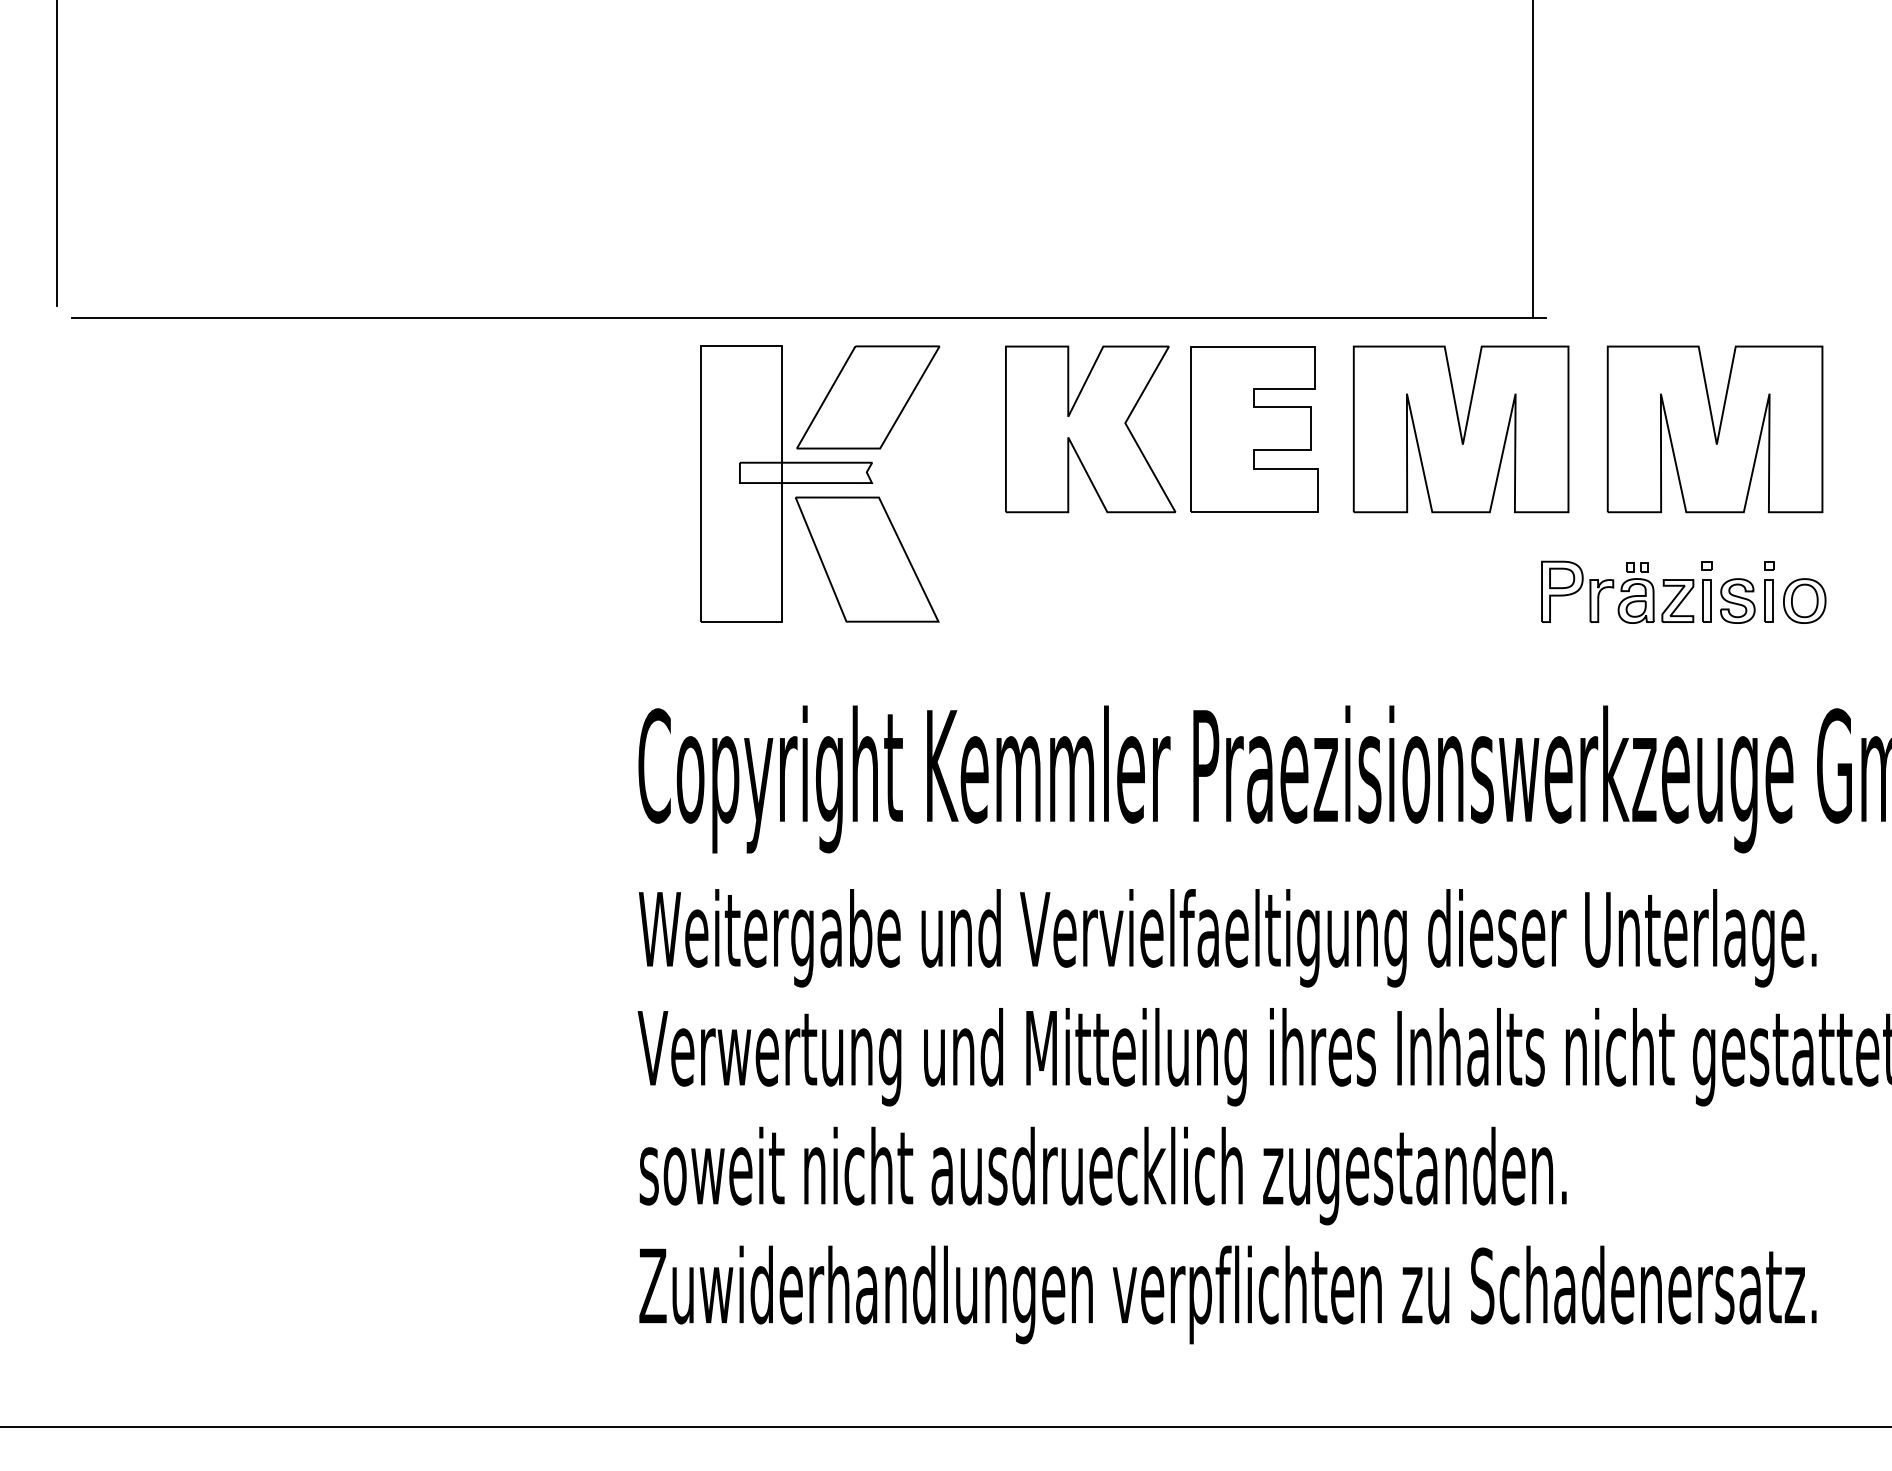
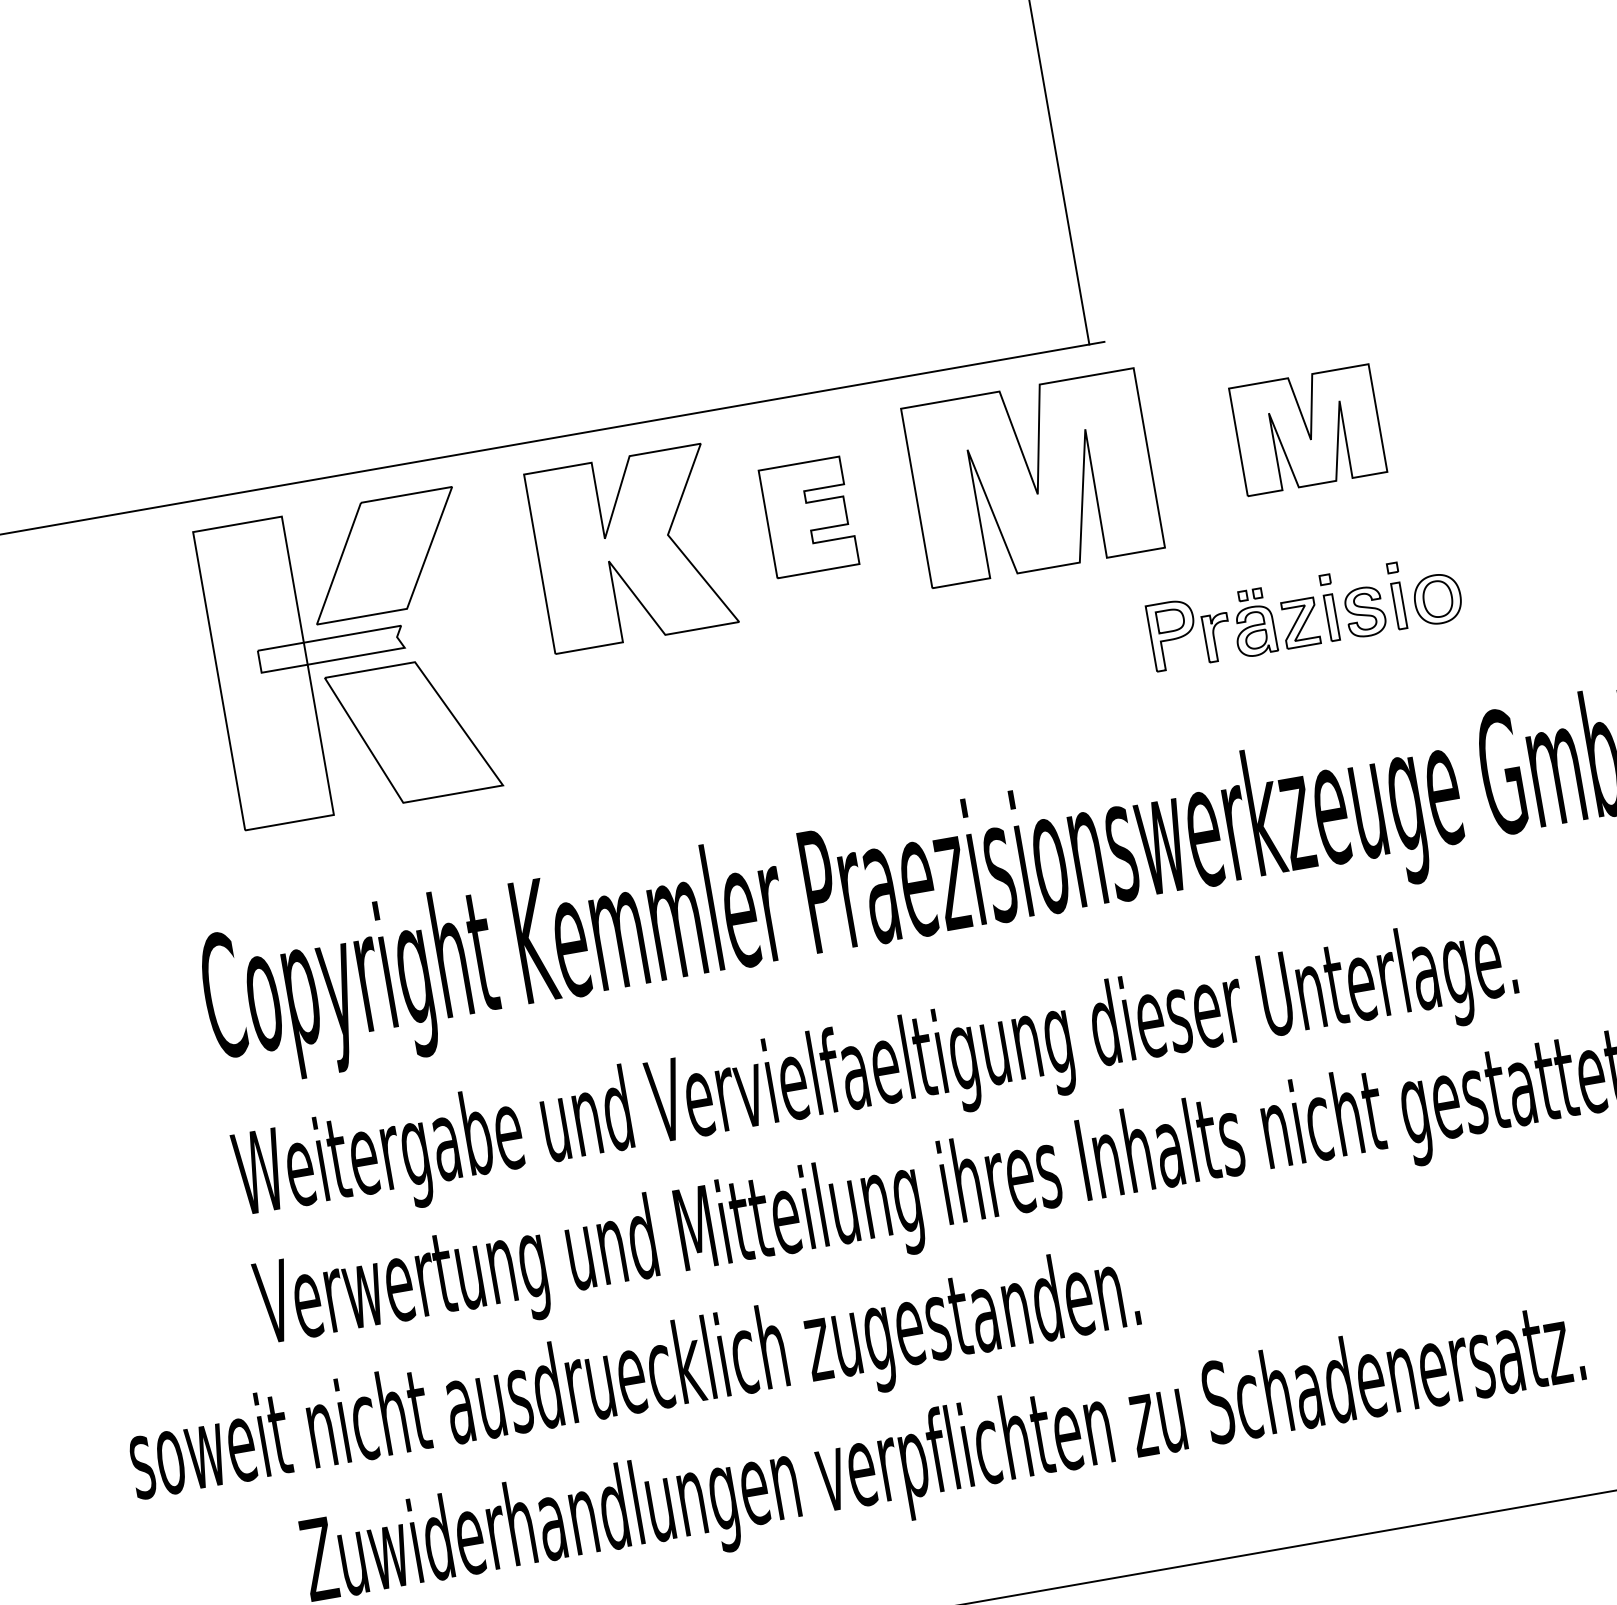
part: (1254, 429) -> (809, 517), size x0.6
part: (1714, 429) -> (1307, 430), size x0.6
text: (1102, 1175) -> (633, 1381), moved

